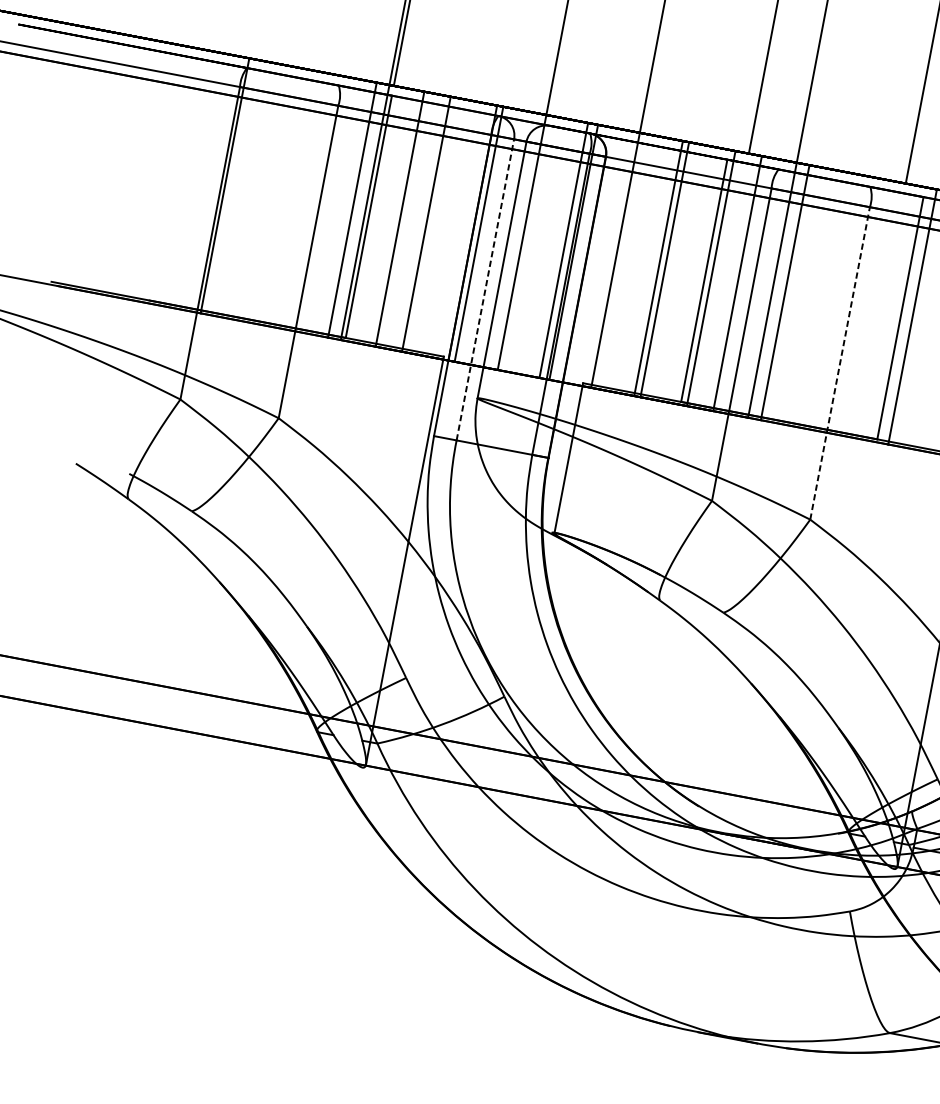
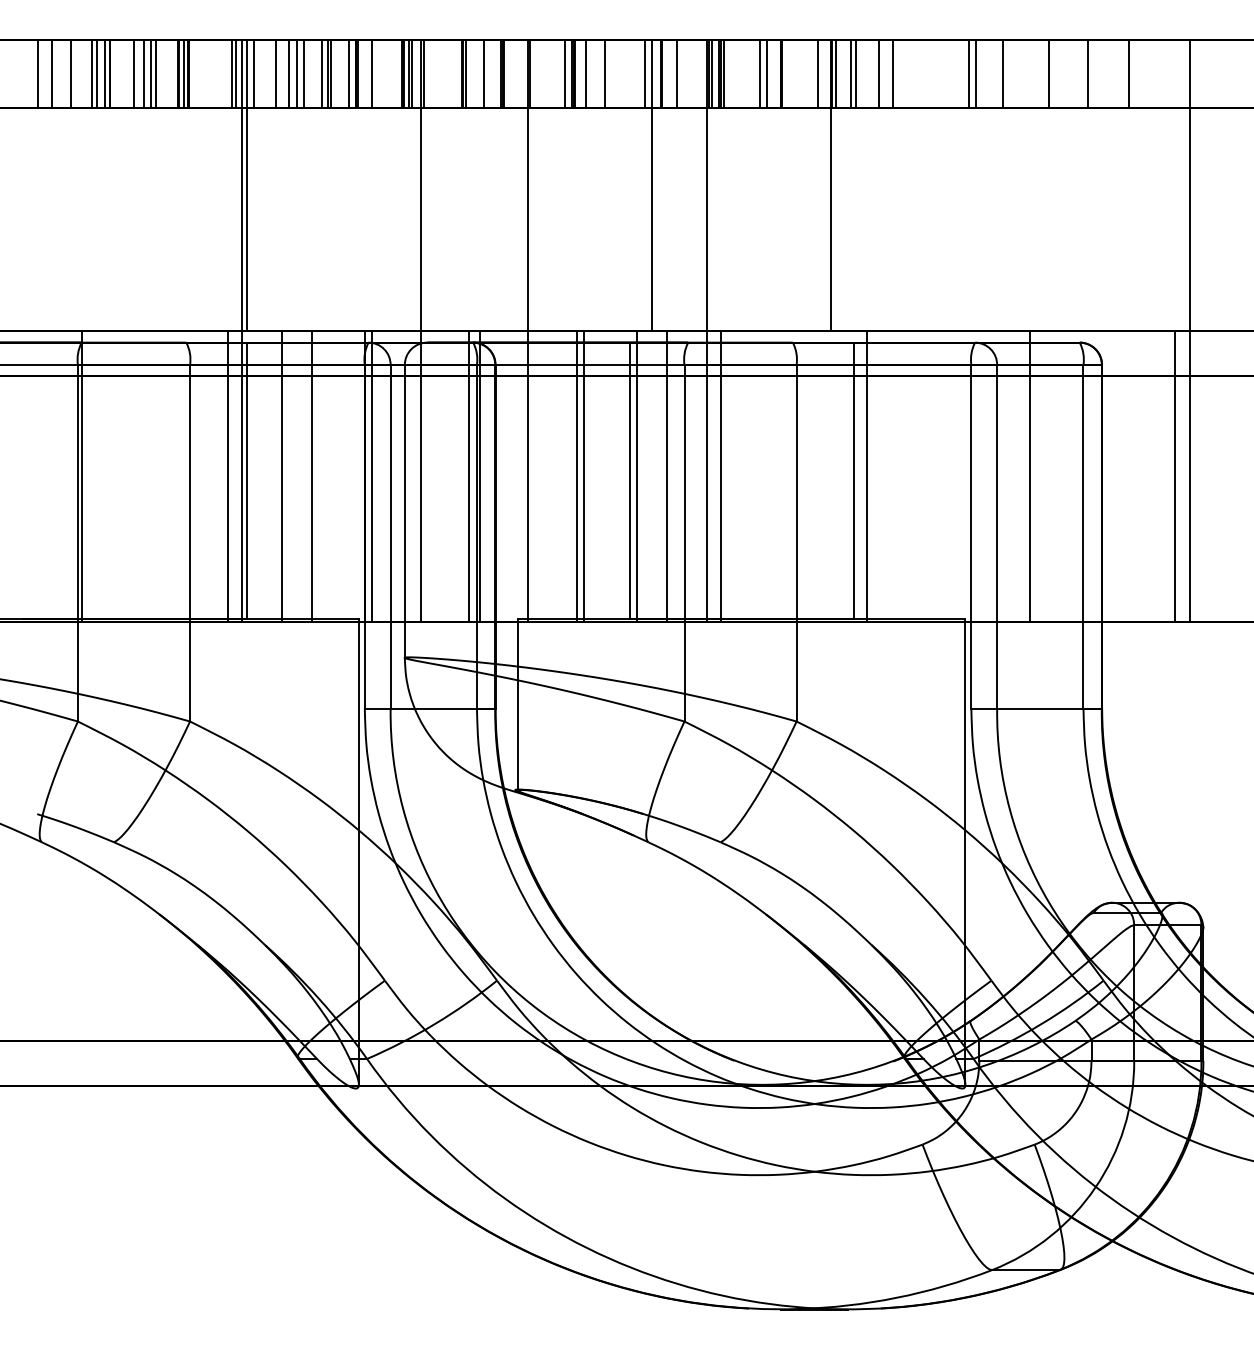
line: (485, 289) -> (390, 536), dashed -> solid
line: (840, 362) -> (796, 542), dashed -> solid

